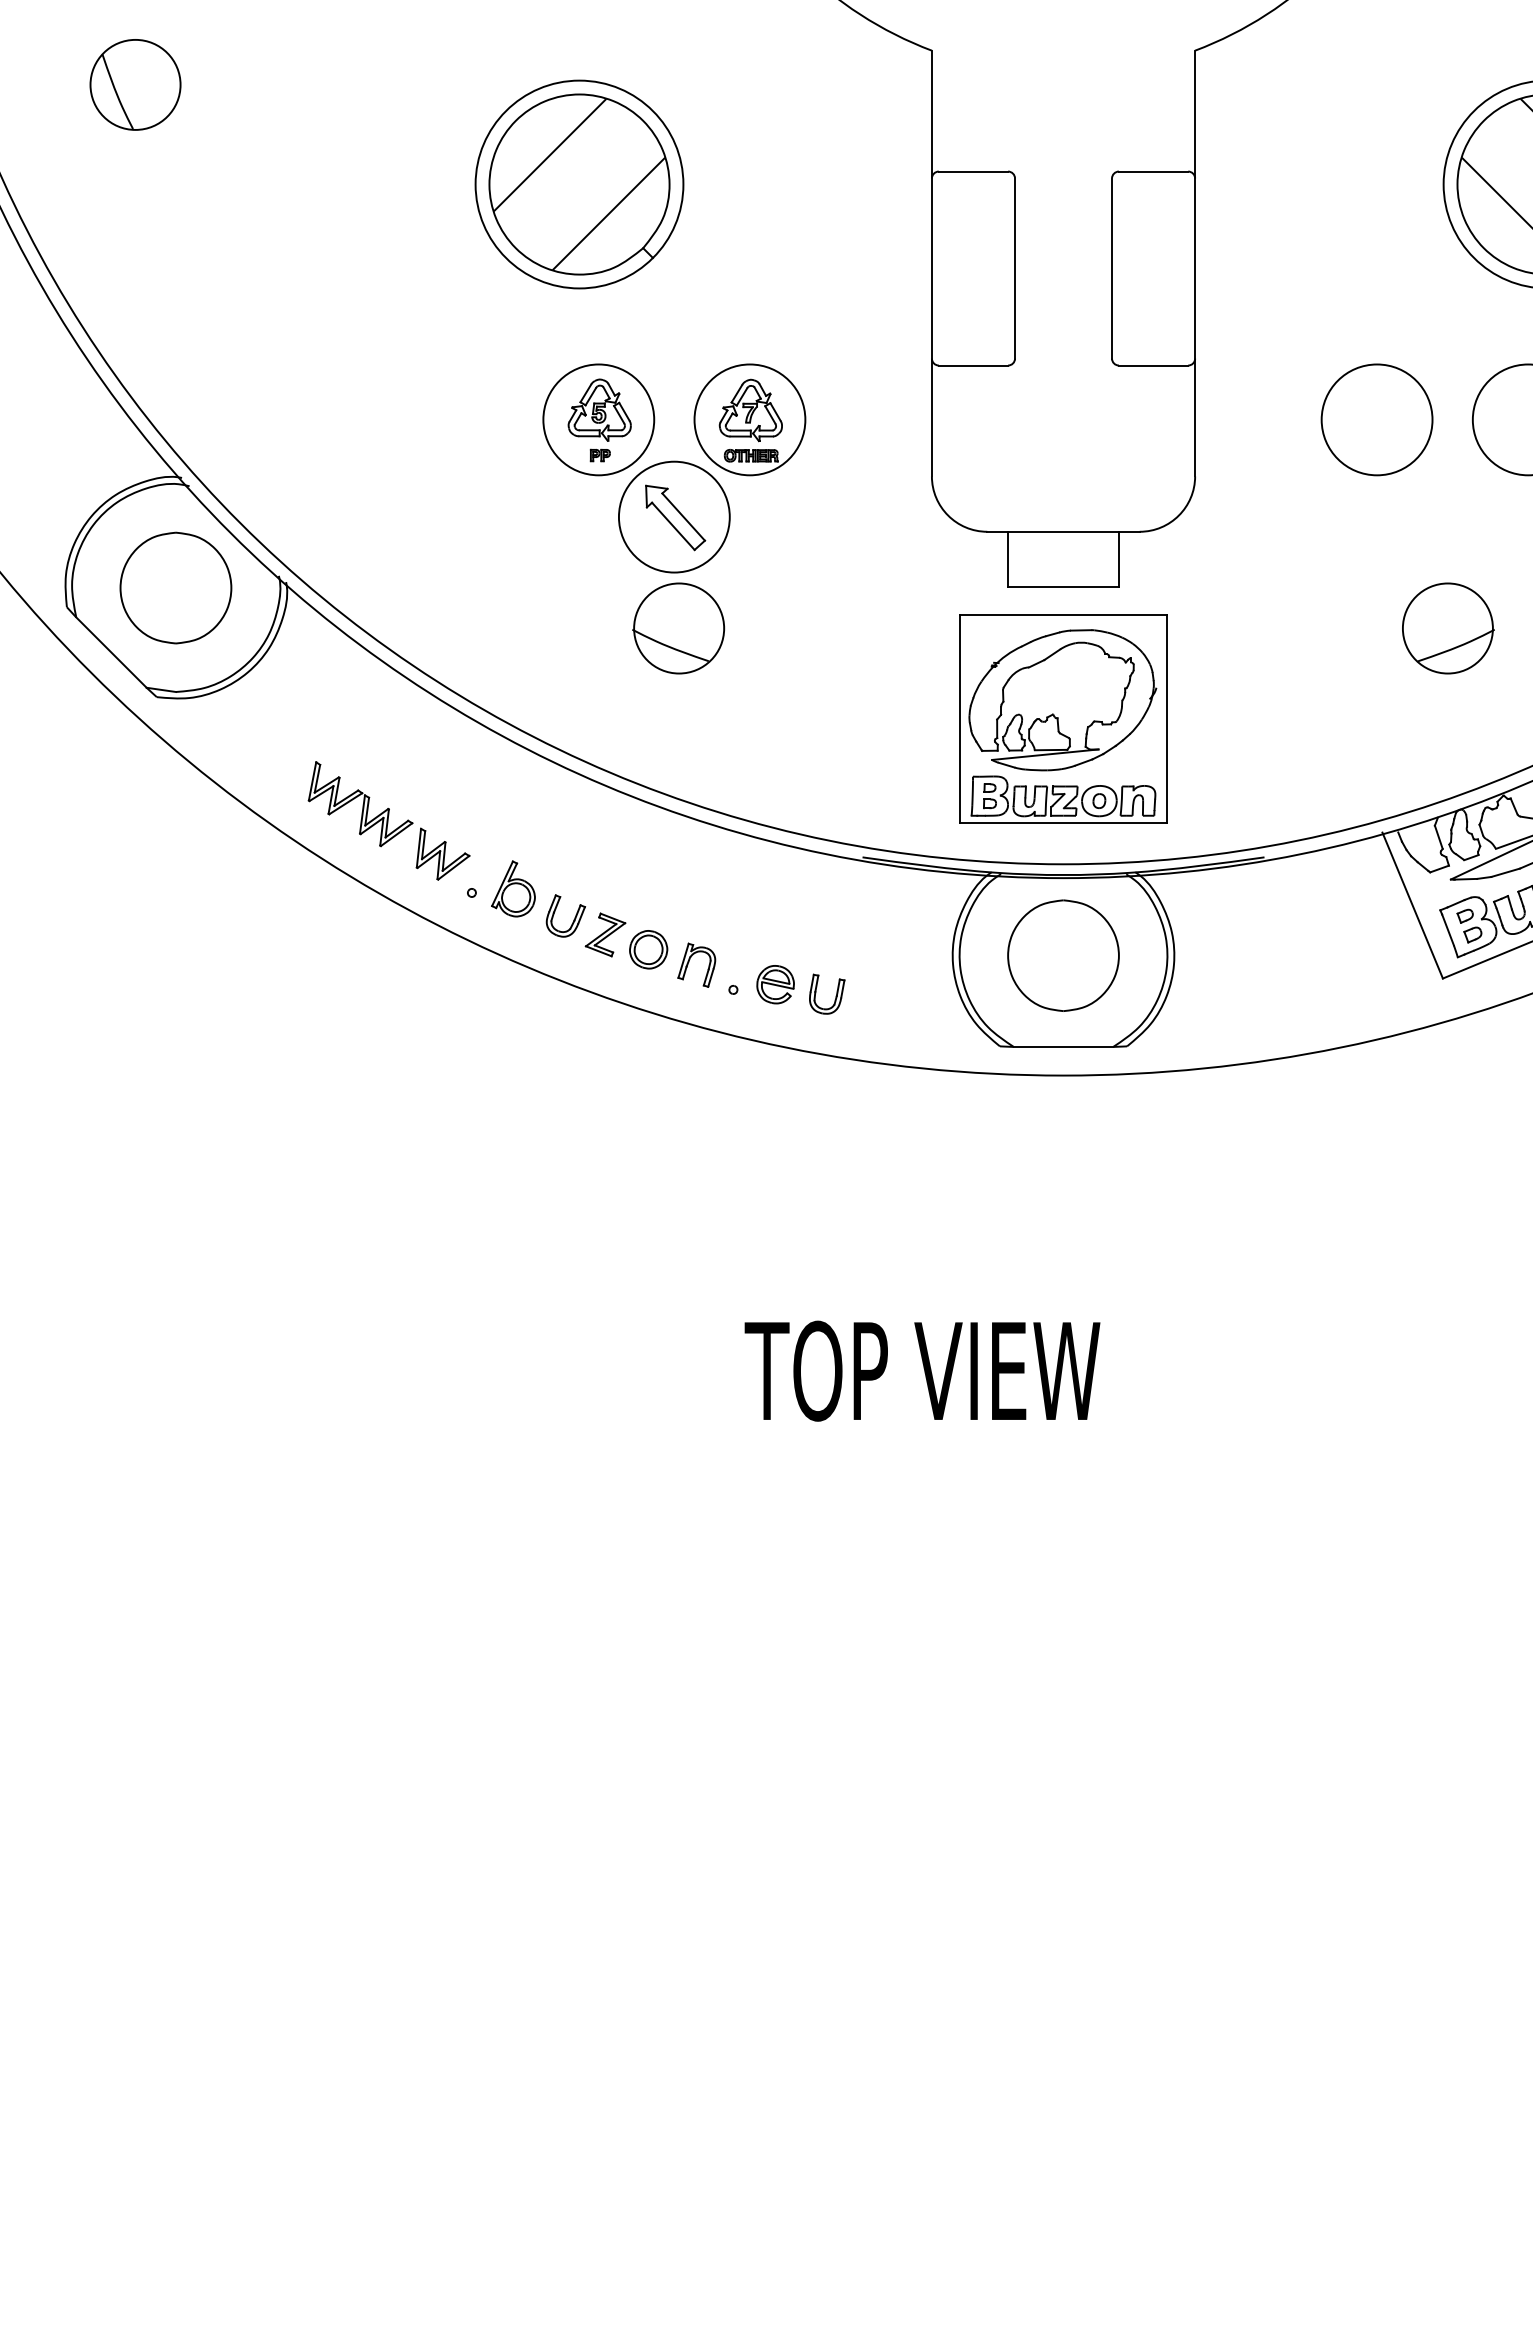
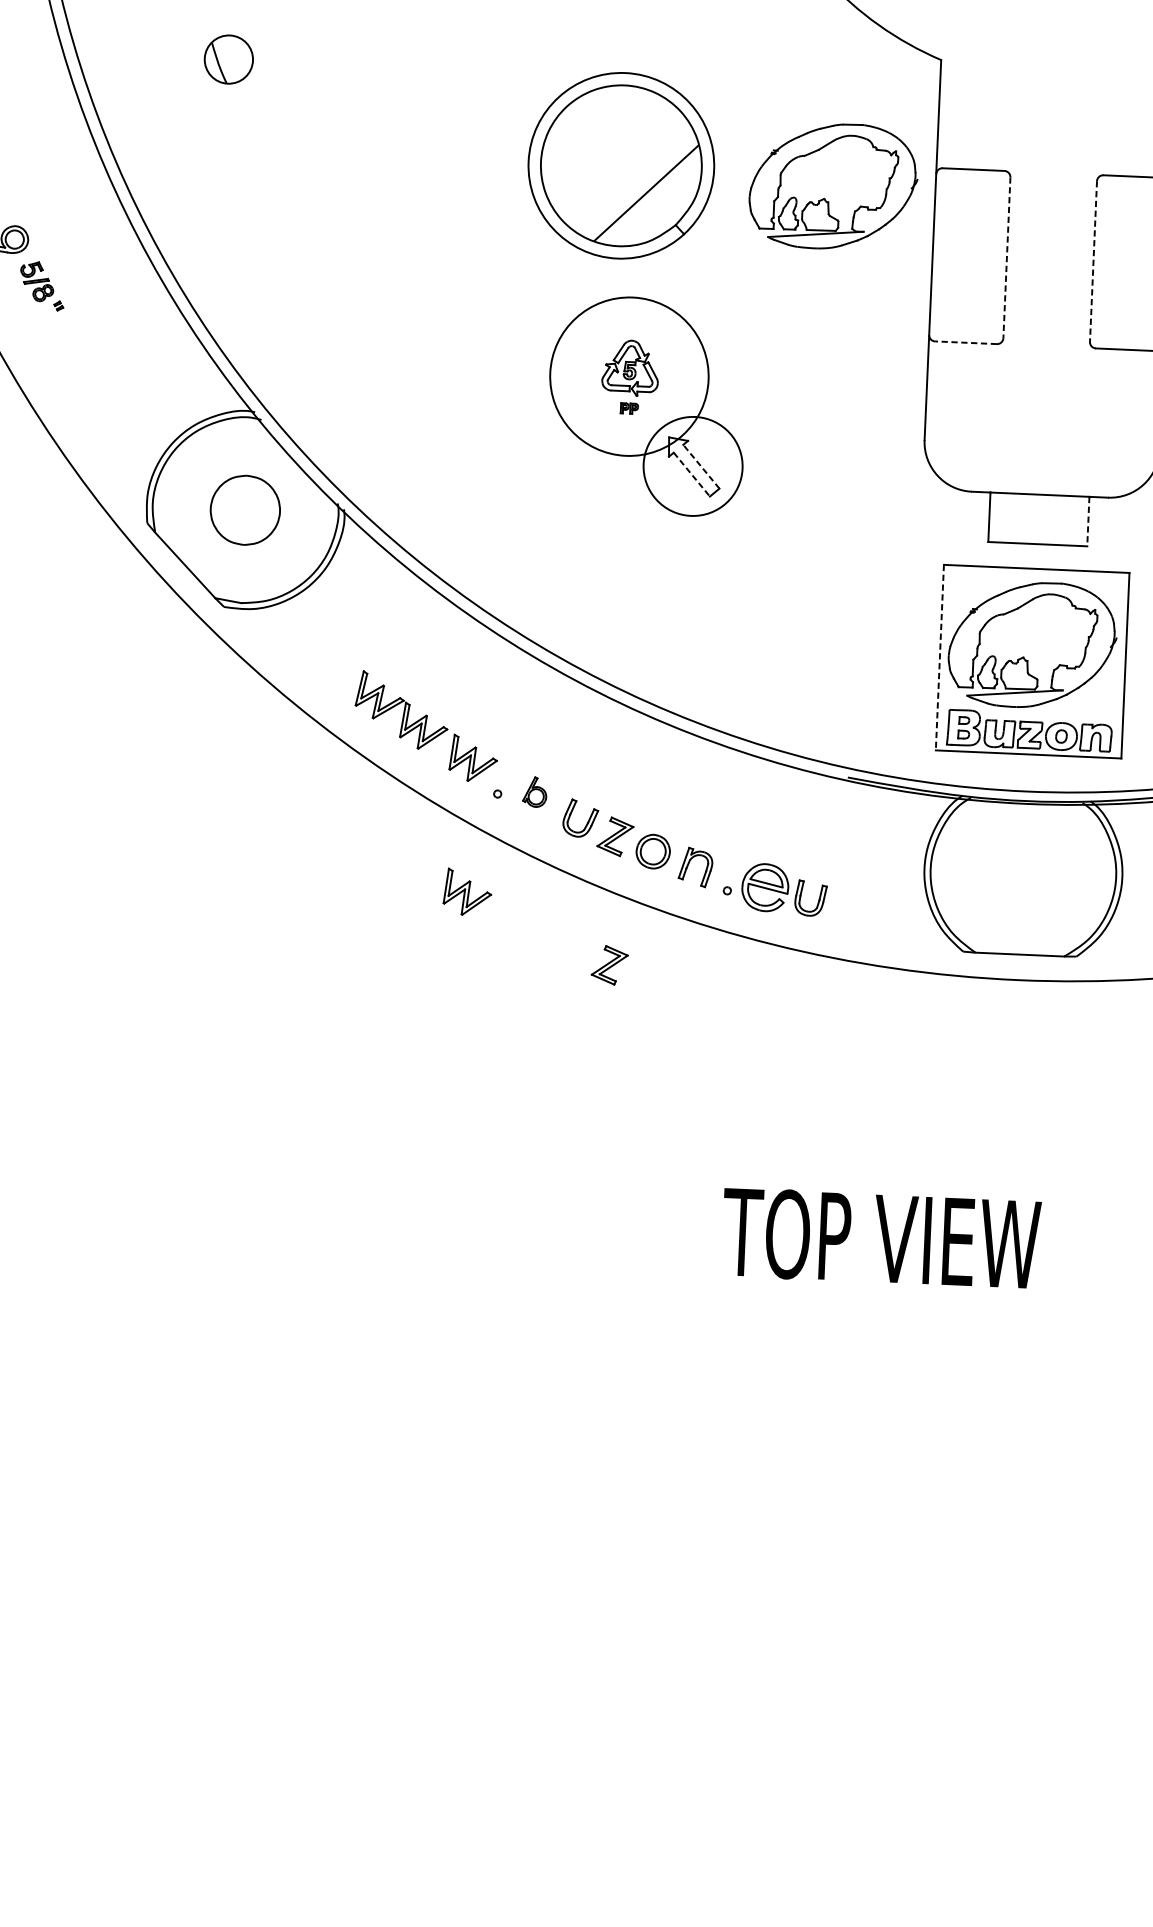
part: (135, 84) -> (228, 59), size x0.6
line: (549, 154) -> (595, 137), removed
part: (808, 210) -> (824, 197), added
line: (1015, 269) -> (1007, 258), solid -> dashed
line: (1112, 269) -> (1093, 262), solid -> dashed
line: (973, 365) -> (966, 342), solid -> dashed
circle: (598, 419) -> (629, 376), size x1.6
part: (749, 419) -> (763, 382), removed
line: (683, 517) -> (701, 467), solid -> dashed
line: (673, 526) -> (691, 474), solid -> dashed
line: (1118, 559) -> (1087, 521), solid -> dashed
part: (175, 587) -> (244, 509), size x0.7
part: (678, 628) -> (692, 566), removed
line: (959, 718) -> (939, 657), solid -> dashed
part: (513, 888) -> (535, 791), size x0.6
part: (1063, 955) -> (1023, 872), removed
part: (775, 984) -> (765, 887), size x1.4
part: (442, 1003) -> (467, 891), added
part: (605, 1078) -> (609, 964), added

